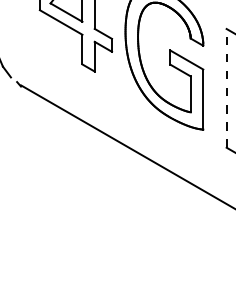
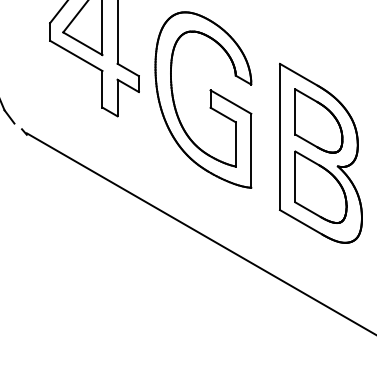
line: (227, 87) -> (280, 136), dashed -> solid

